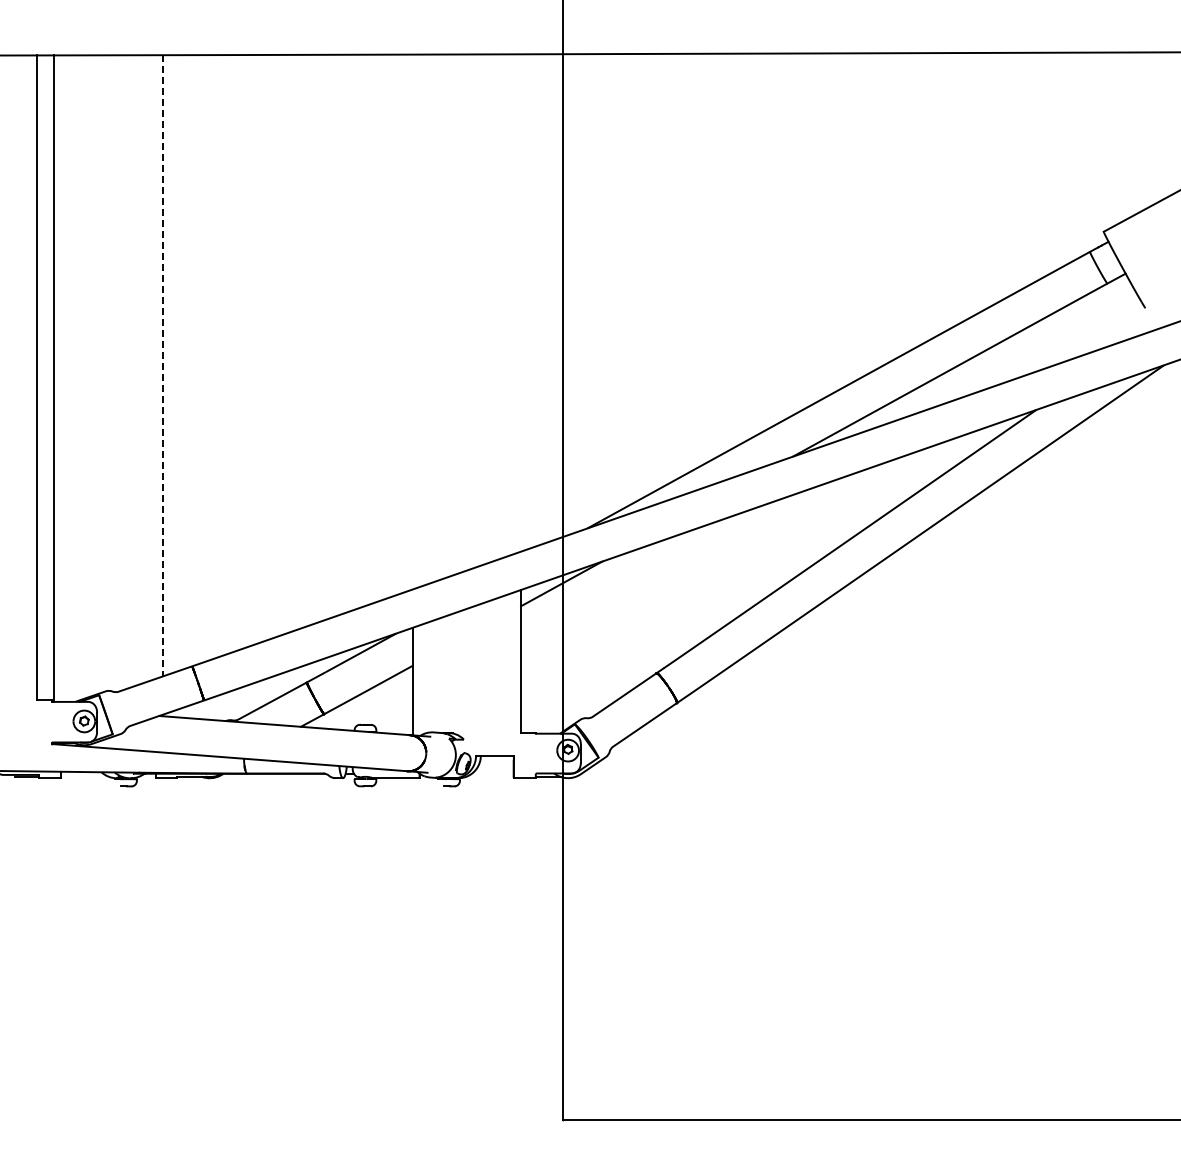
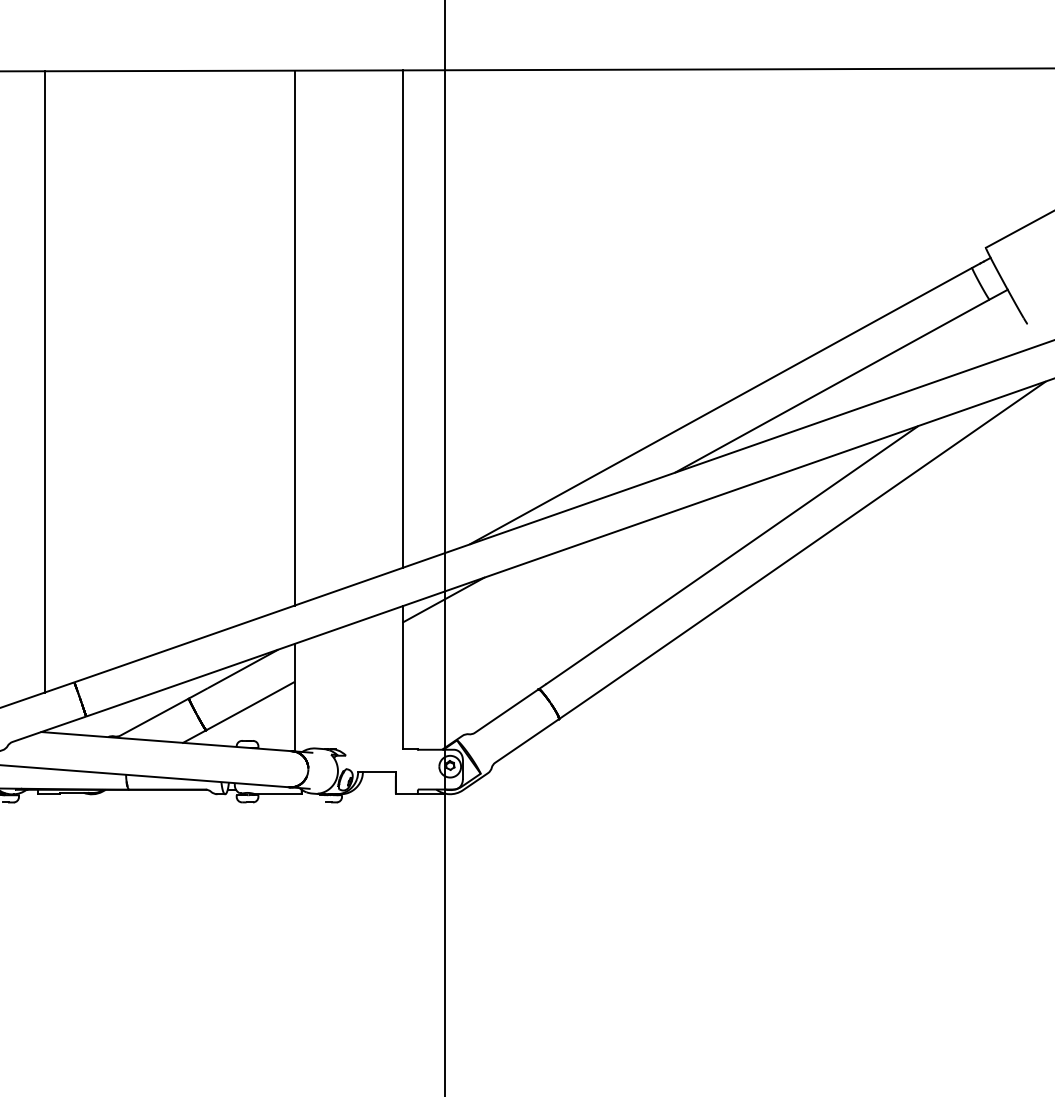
line: (521, 302) -> (403, 318), added
line: (412, 321) -> (294, 337), added
line: (162, 365) -> (44, 381), dashed -> solid

